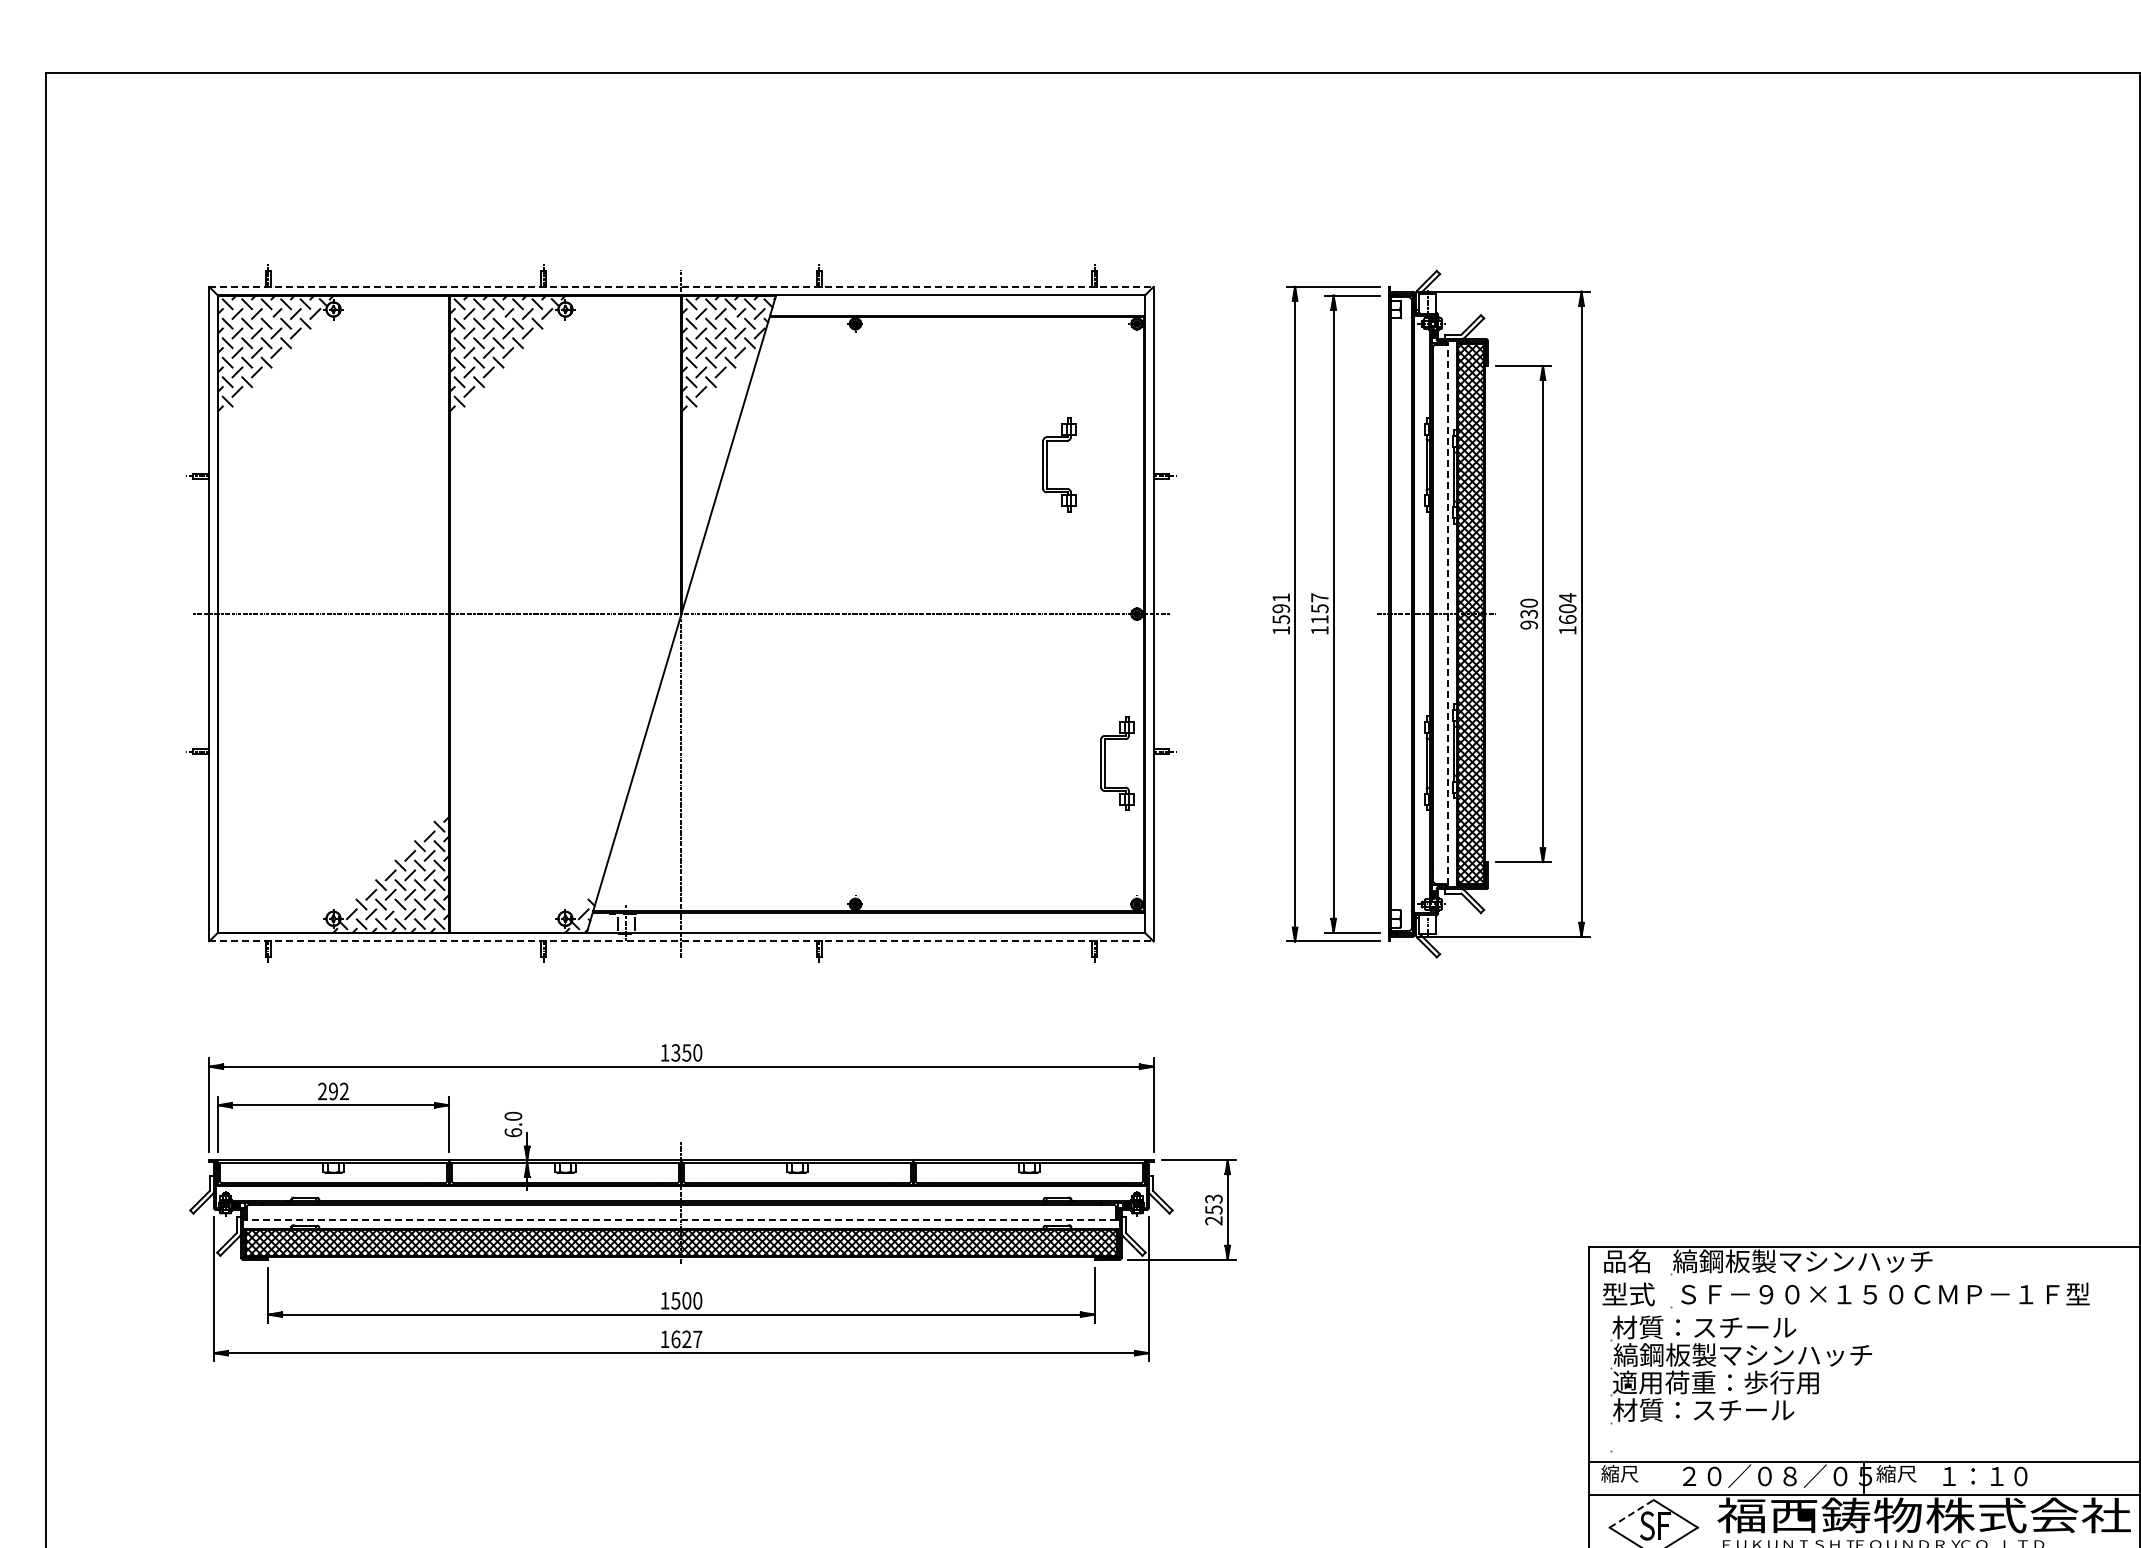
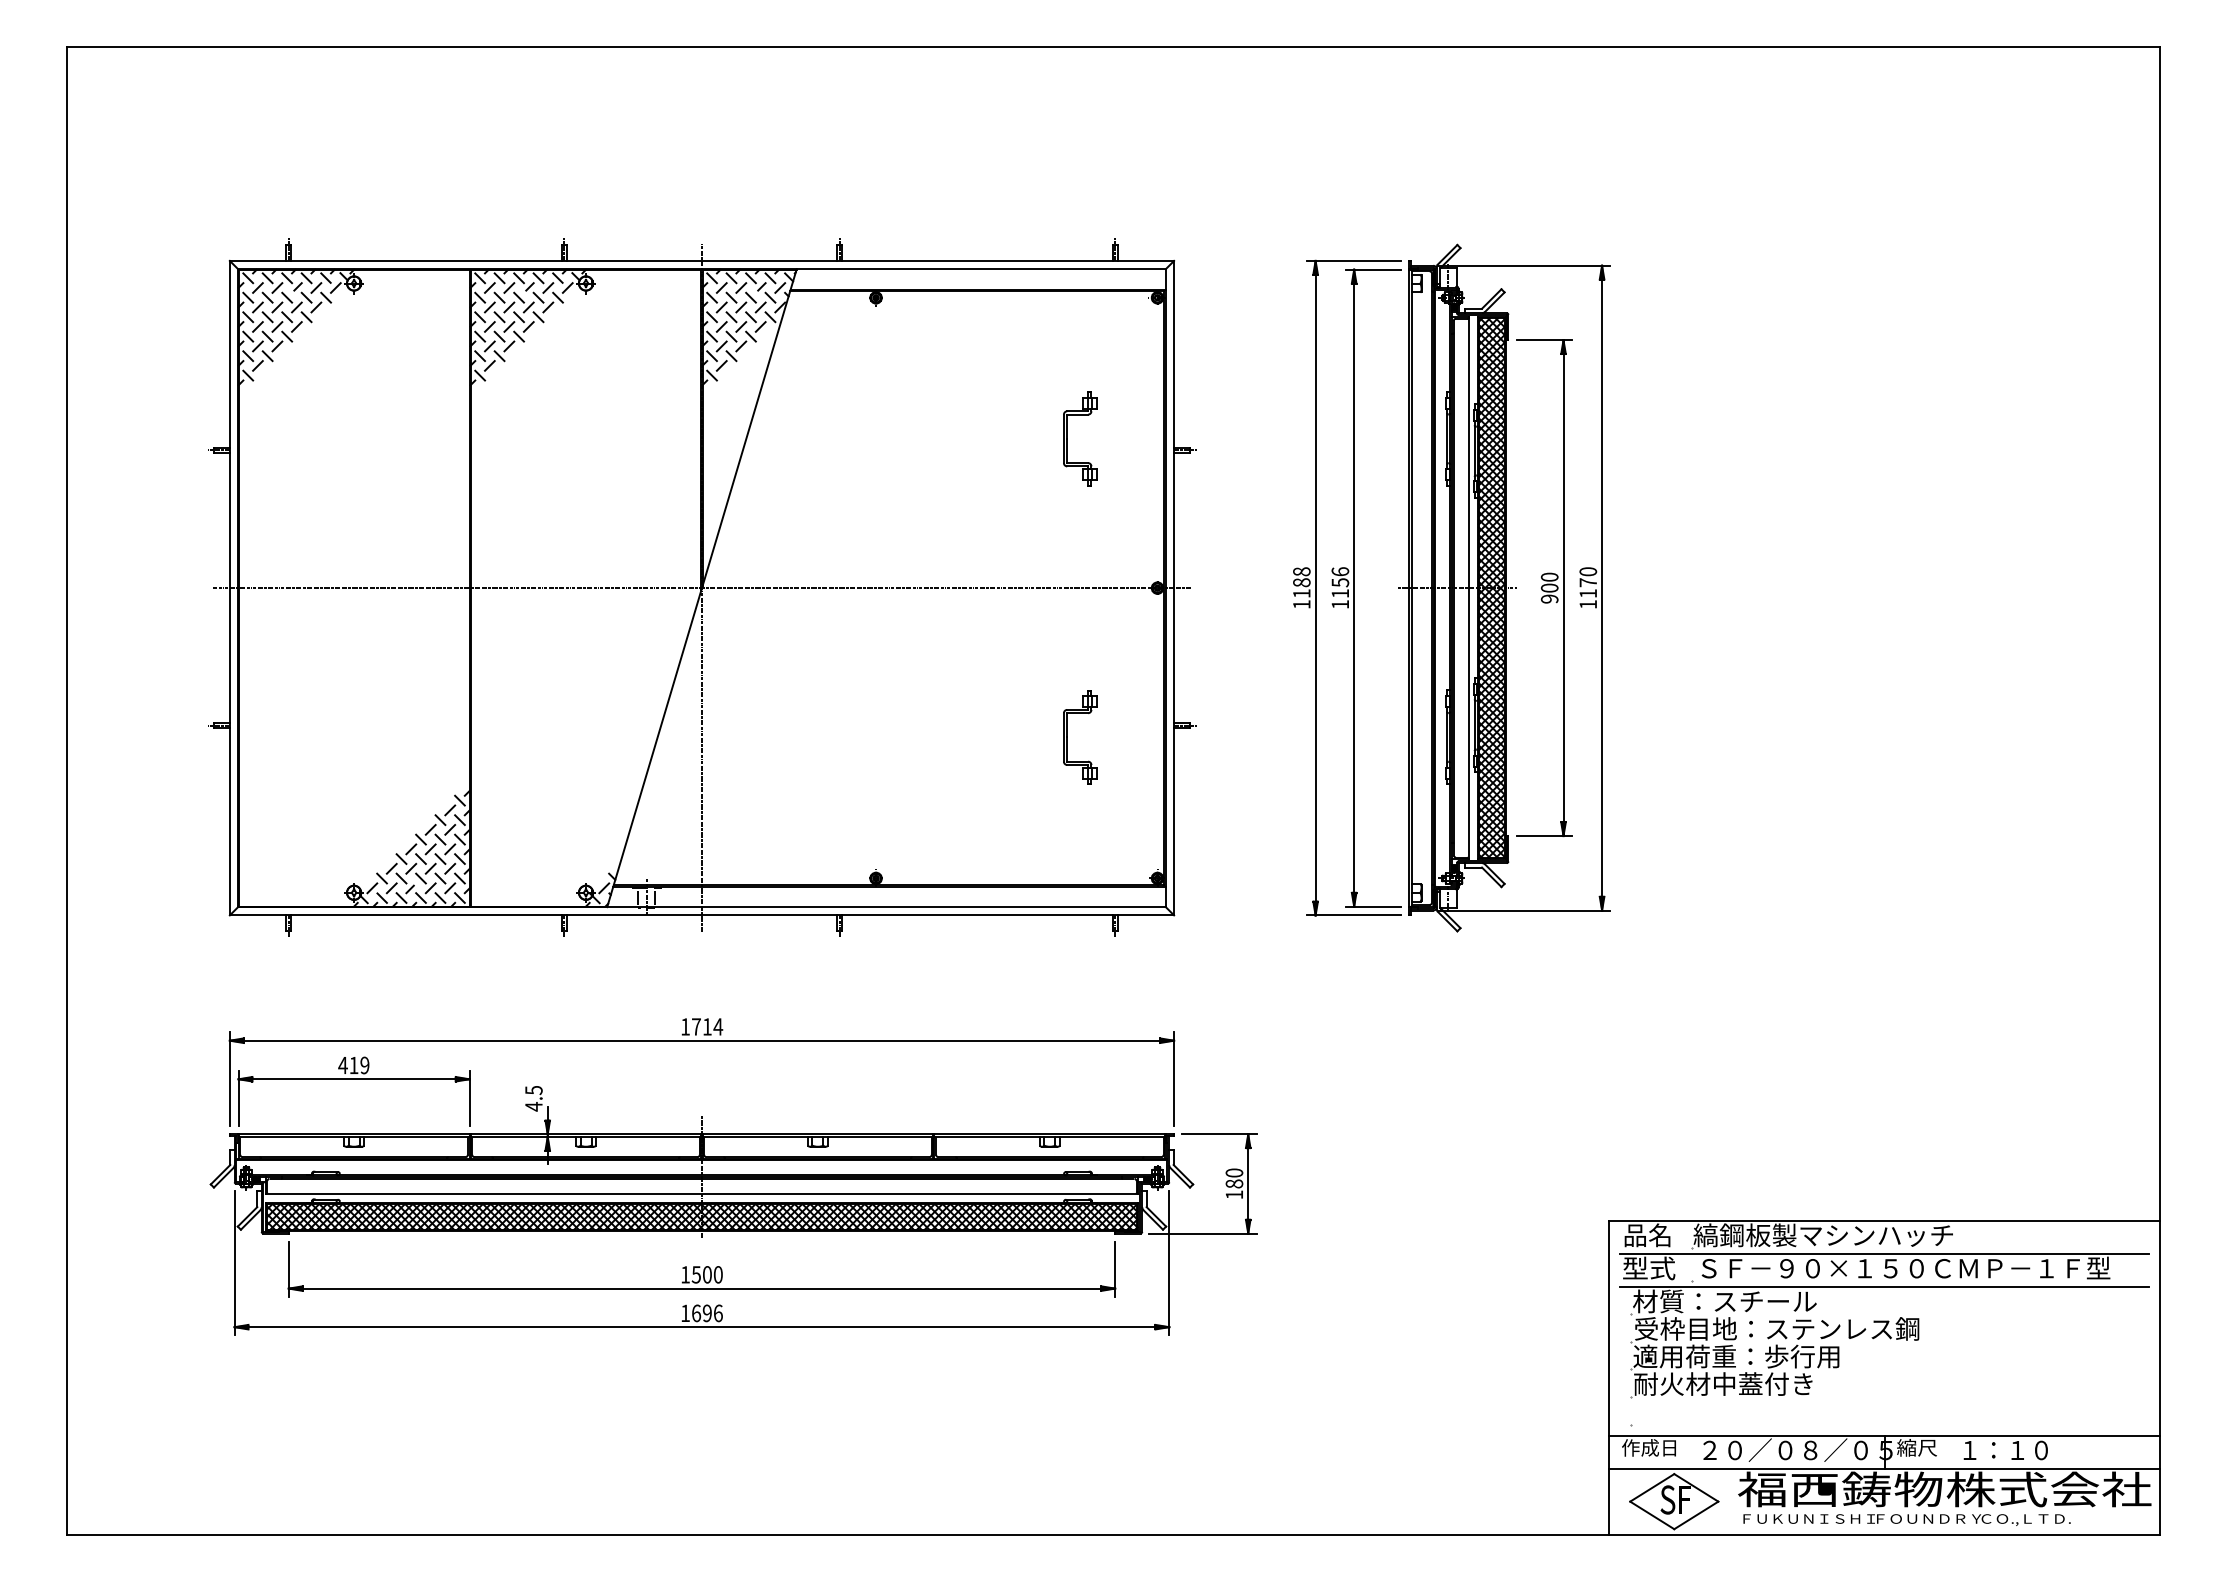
line: (681, 286) -> (702, 260), dashed -> solid
text: (1319, 597) -> (1340, 571), 1157 -> 1156
text: (1280, 608) -> (1301, 582), 1591 -> 1188
text: (1567, 608) -> (1588, 582), 1604 -> 1170
line: (1447, 613) -> (1468, 587), dashed -> solid
text: (1528, 613) -> (1549, 587), 930 -> 900
part: (1104, 763) -> (1067, 737), moved
line: (681, 941) -> (702, 915), dashed -> solid
text: (686, 1052) -> (707, 1026), 1350 -> 1714
text: (332, 1091) -> (353, 1065), 292 -> 419
text: (512, 1124) -> (533, 1098), 6.0 -> 4.5
text: (1213, 1209) -> (1234, 1183), 253 -> 180
line: (680, 1219) -> (701, 1193), dashed -> solid
line: (1863, 1279) -> (1884, 1253), added
line: (1863, 1312) -> (1884, 1286), added
text: (691, 1339) -> (712, 1313), 1627 -> 1696
text: (1755, 1354) -> (1776, 1328), 縞鋼板製マシンハッチ -> 受枠目地：ステンレス鋼
text: (1702, 1409) -> (1723, 1383), 材質：スチール -> 耐火材中蓋付き
text: (1627, 1473) -> (1648, 1447), 縮尺 -> 作成日
line: (1631, 1513) -> (1652, 1487), dashed -> solid

